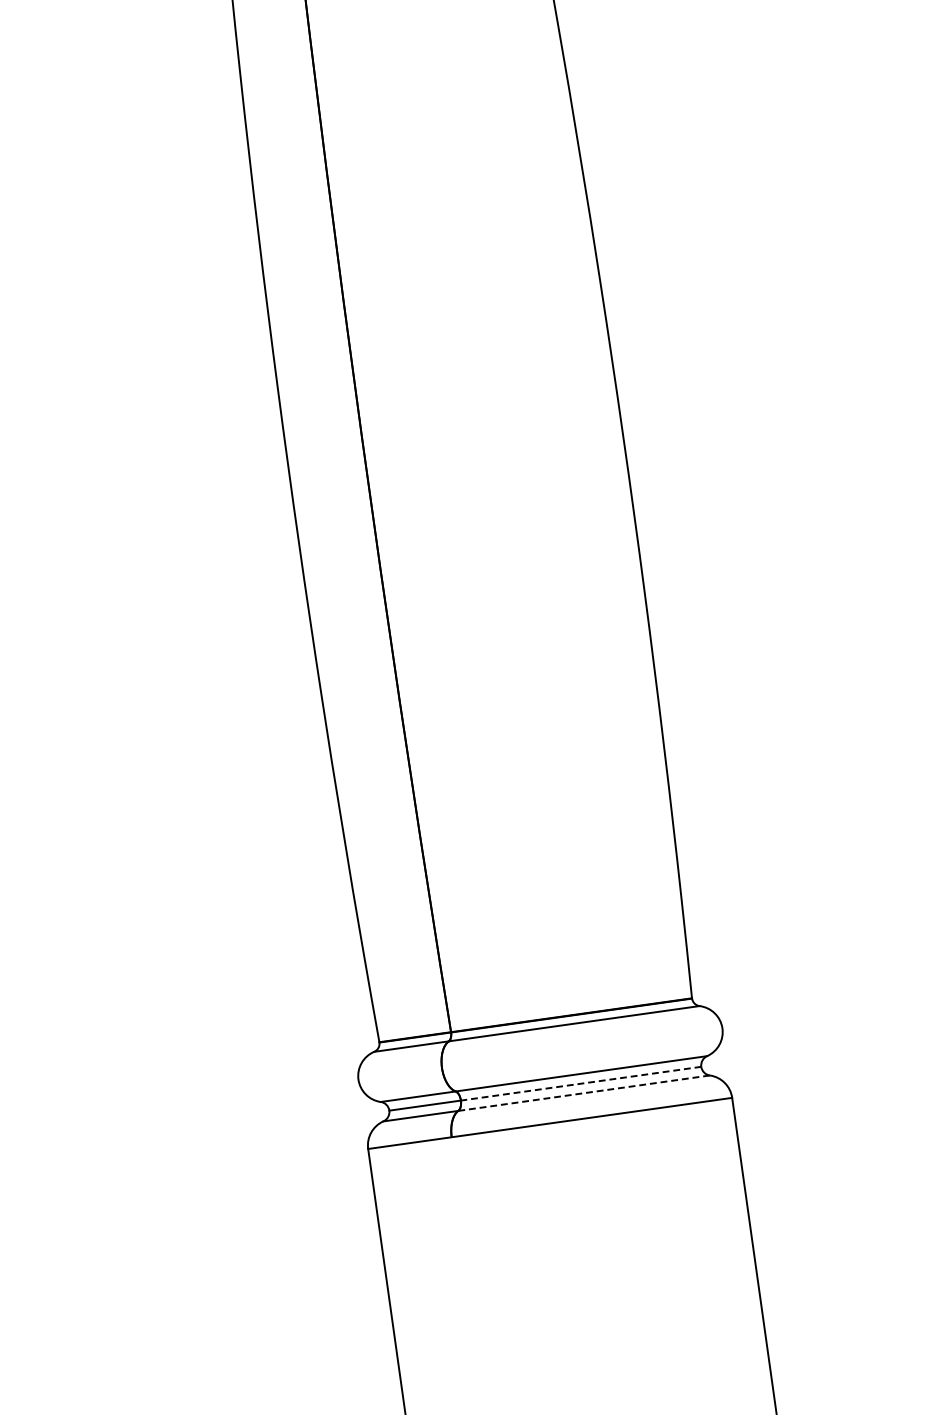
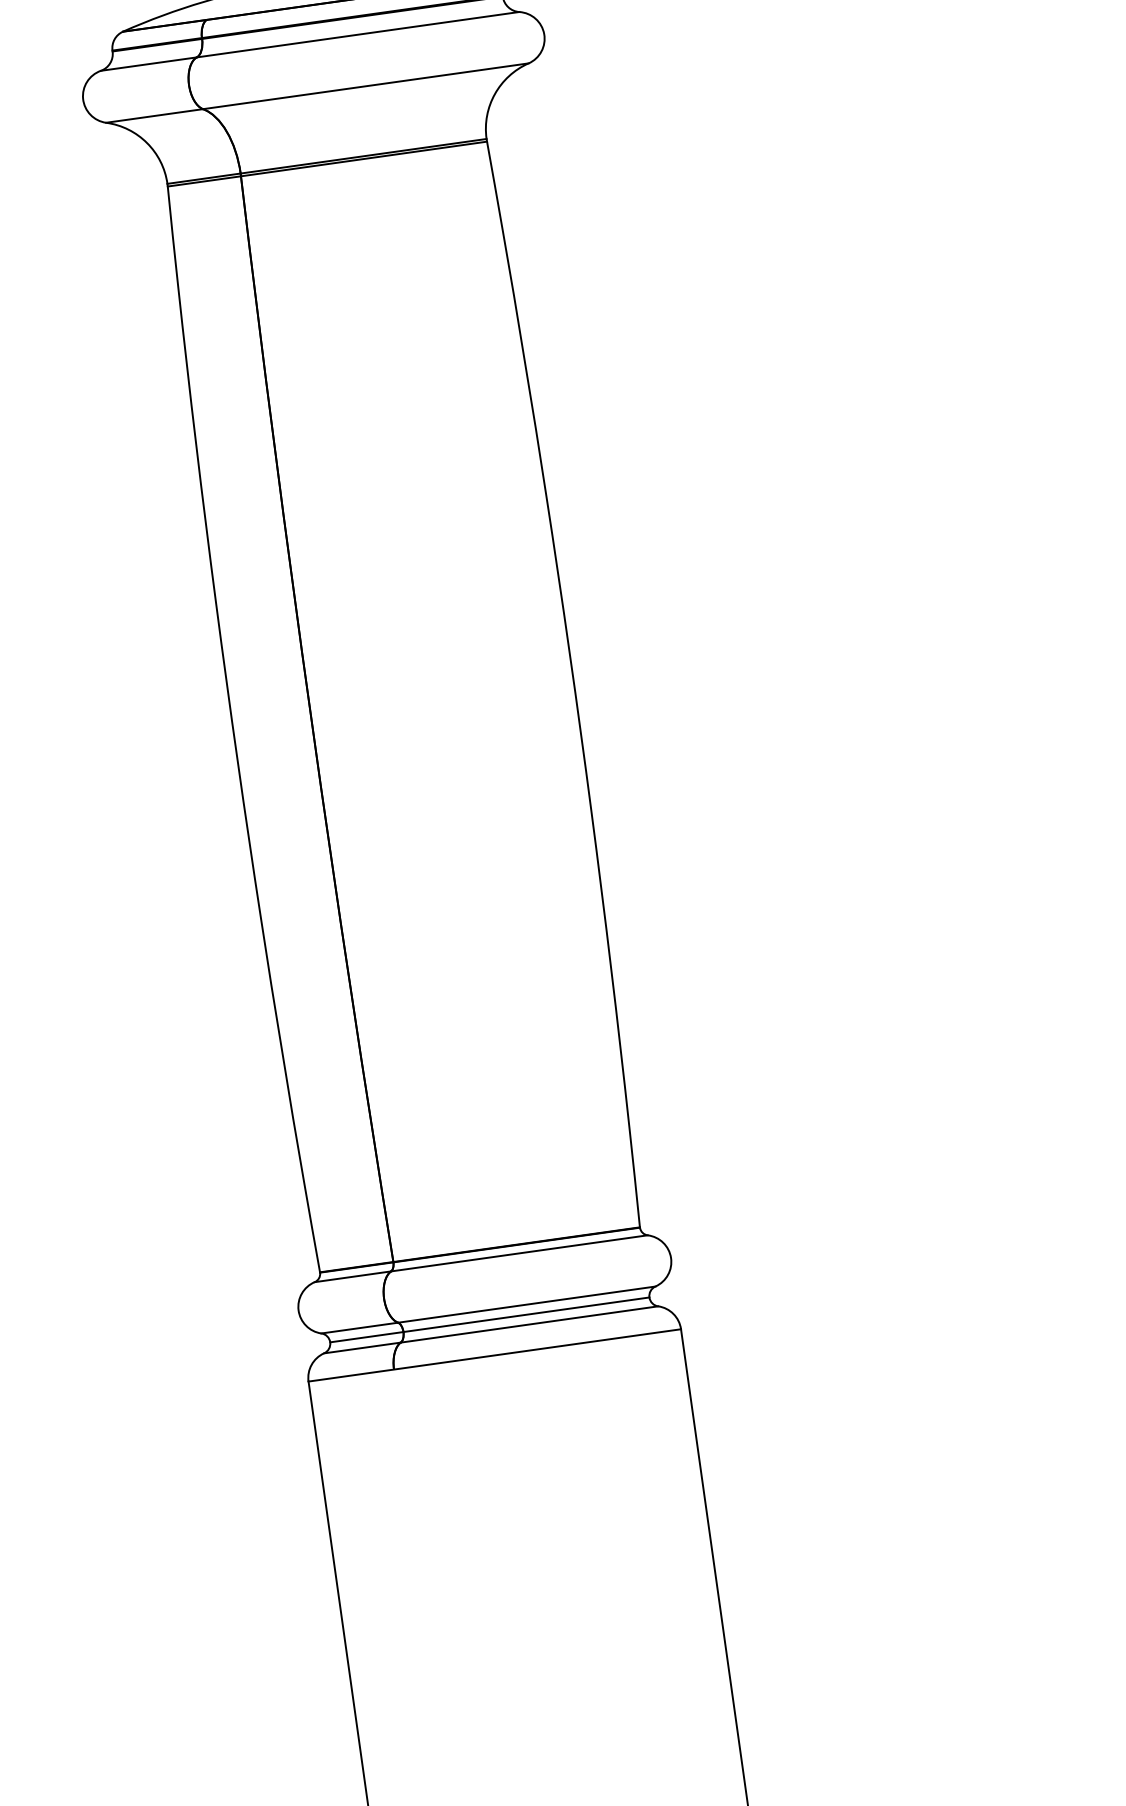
line: (580, 1083) -> (525, 1314), dashed -> solid
line: (585, 1093) -> (530, 1324), dashed -> solid

